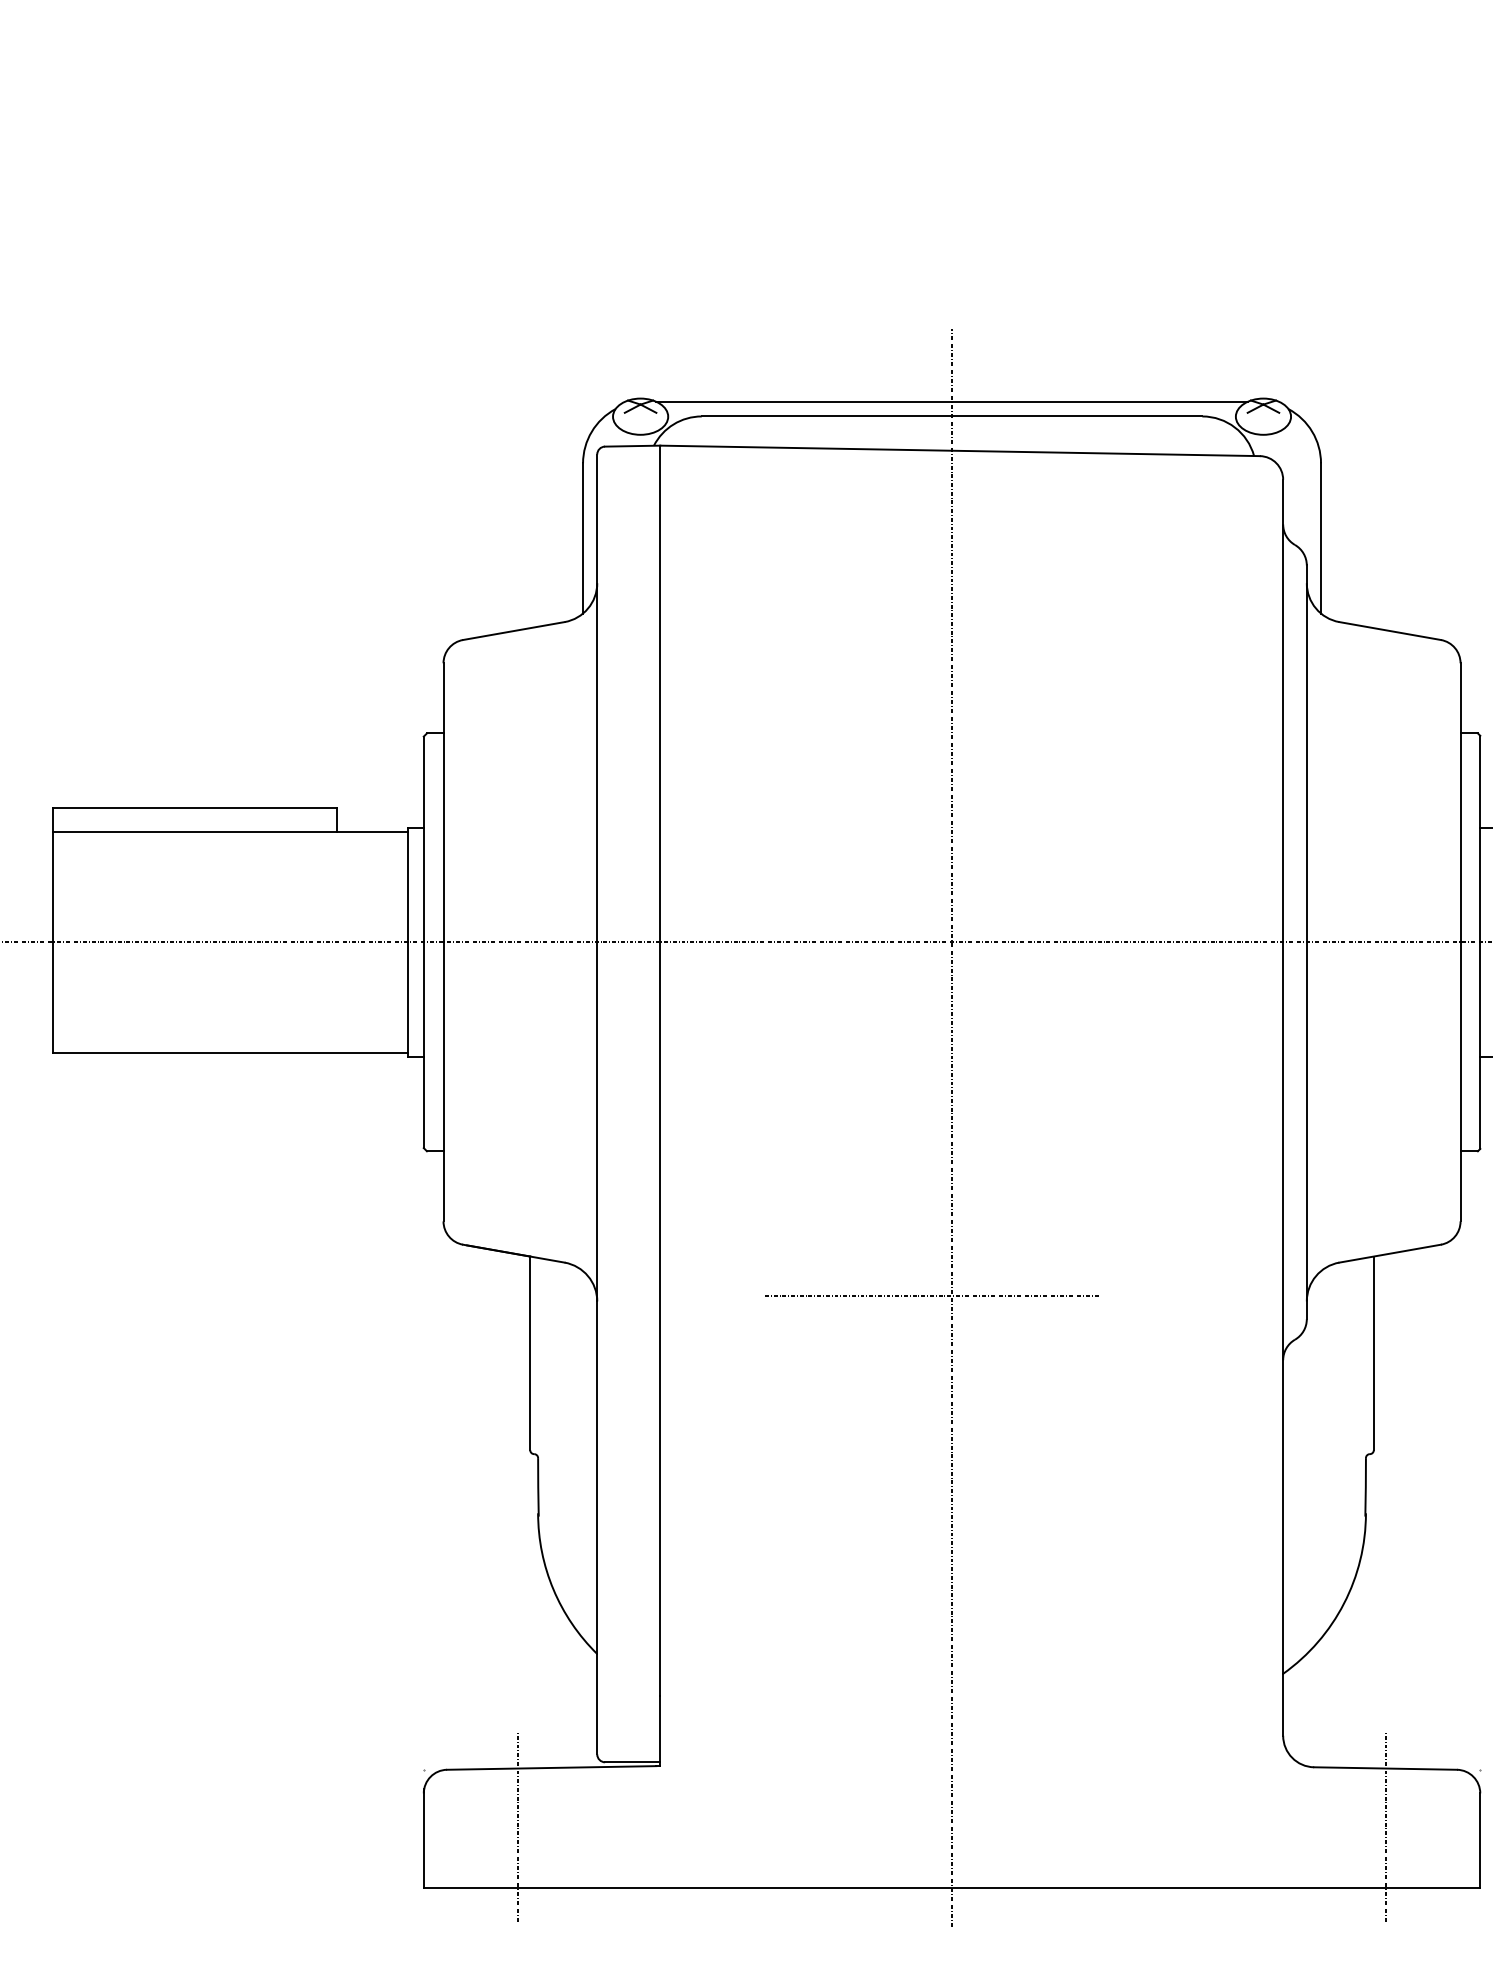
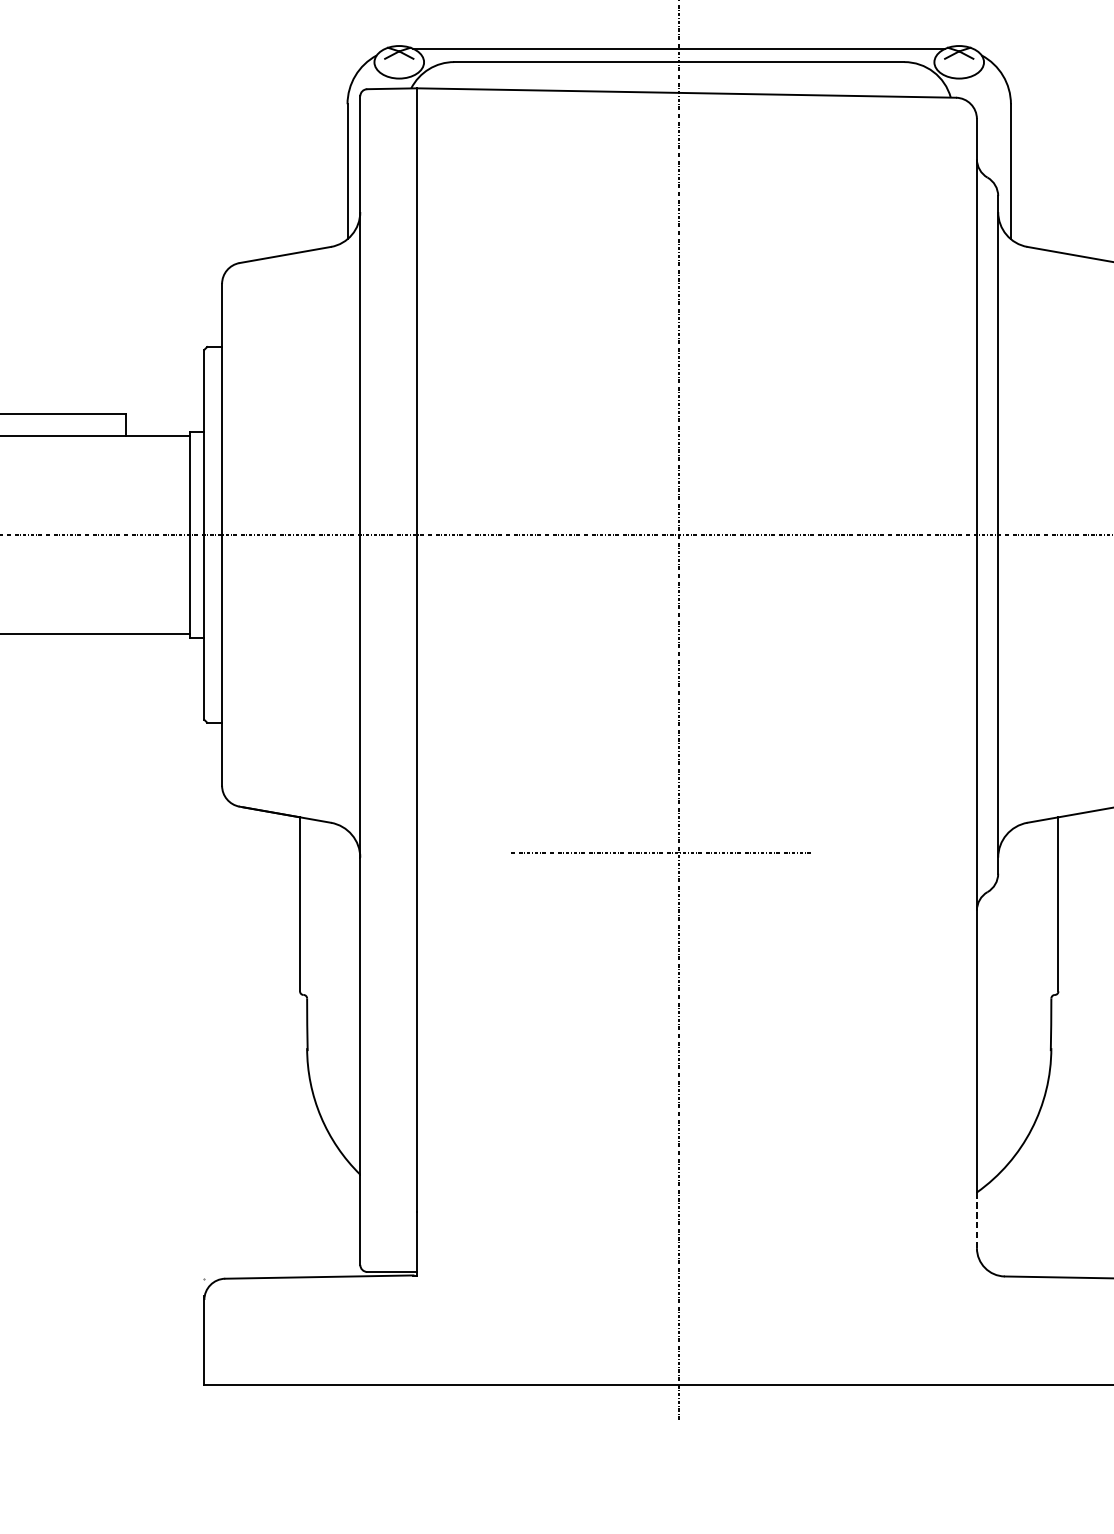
line: (1283, 1704) -> (977, 1220), solid -> dashed
line: (518, 1826) -> (289, 1329), removed
line: (1385, 1826) -> (1068, 1329), removed

